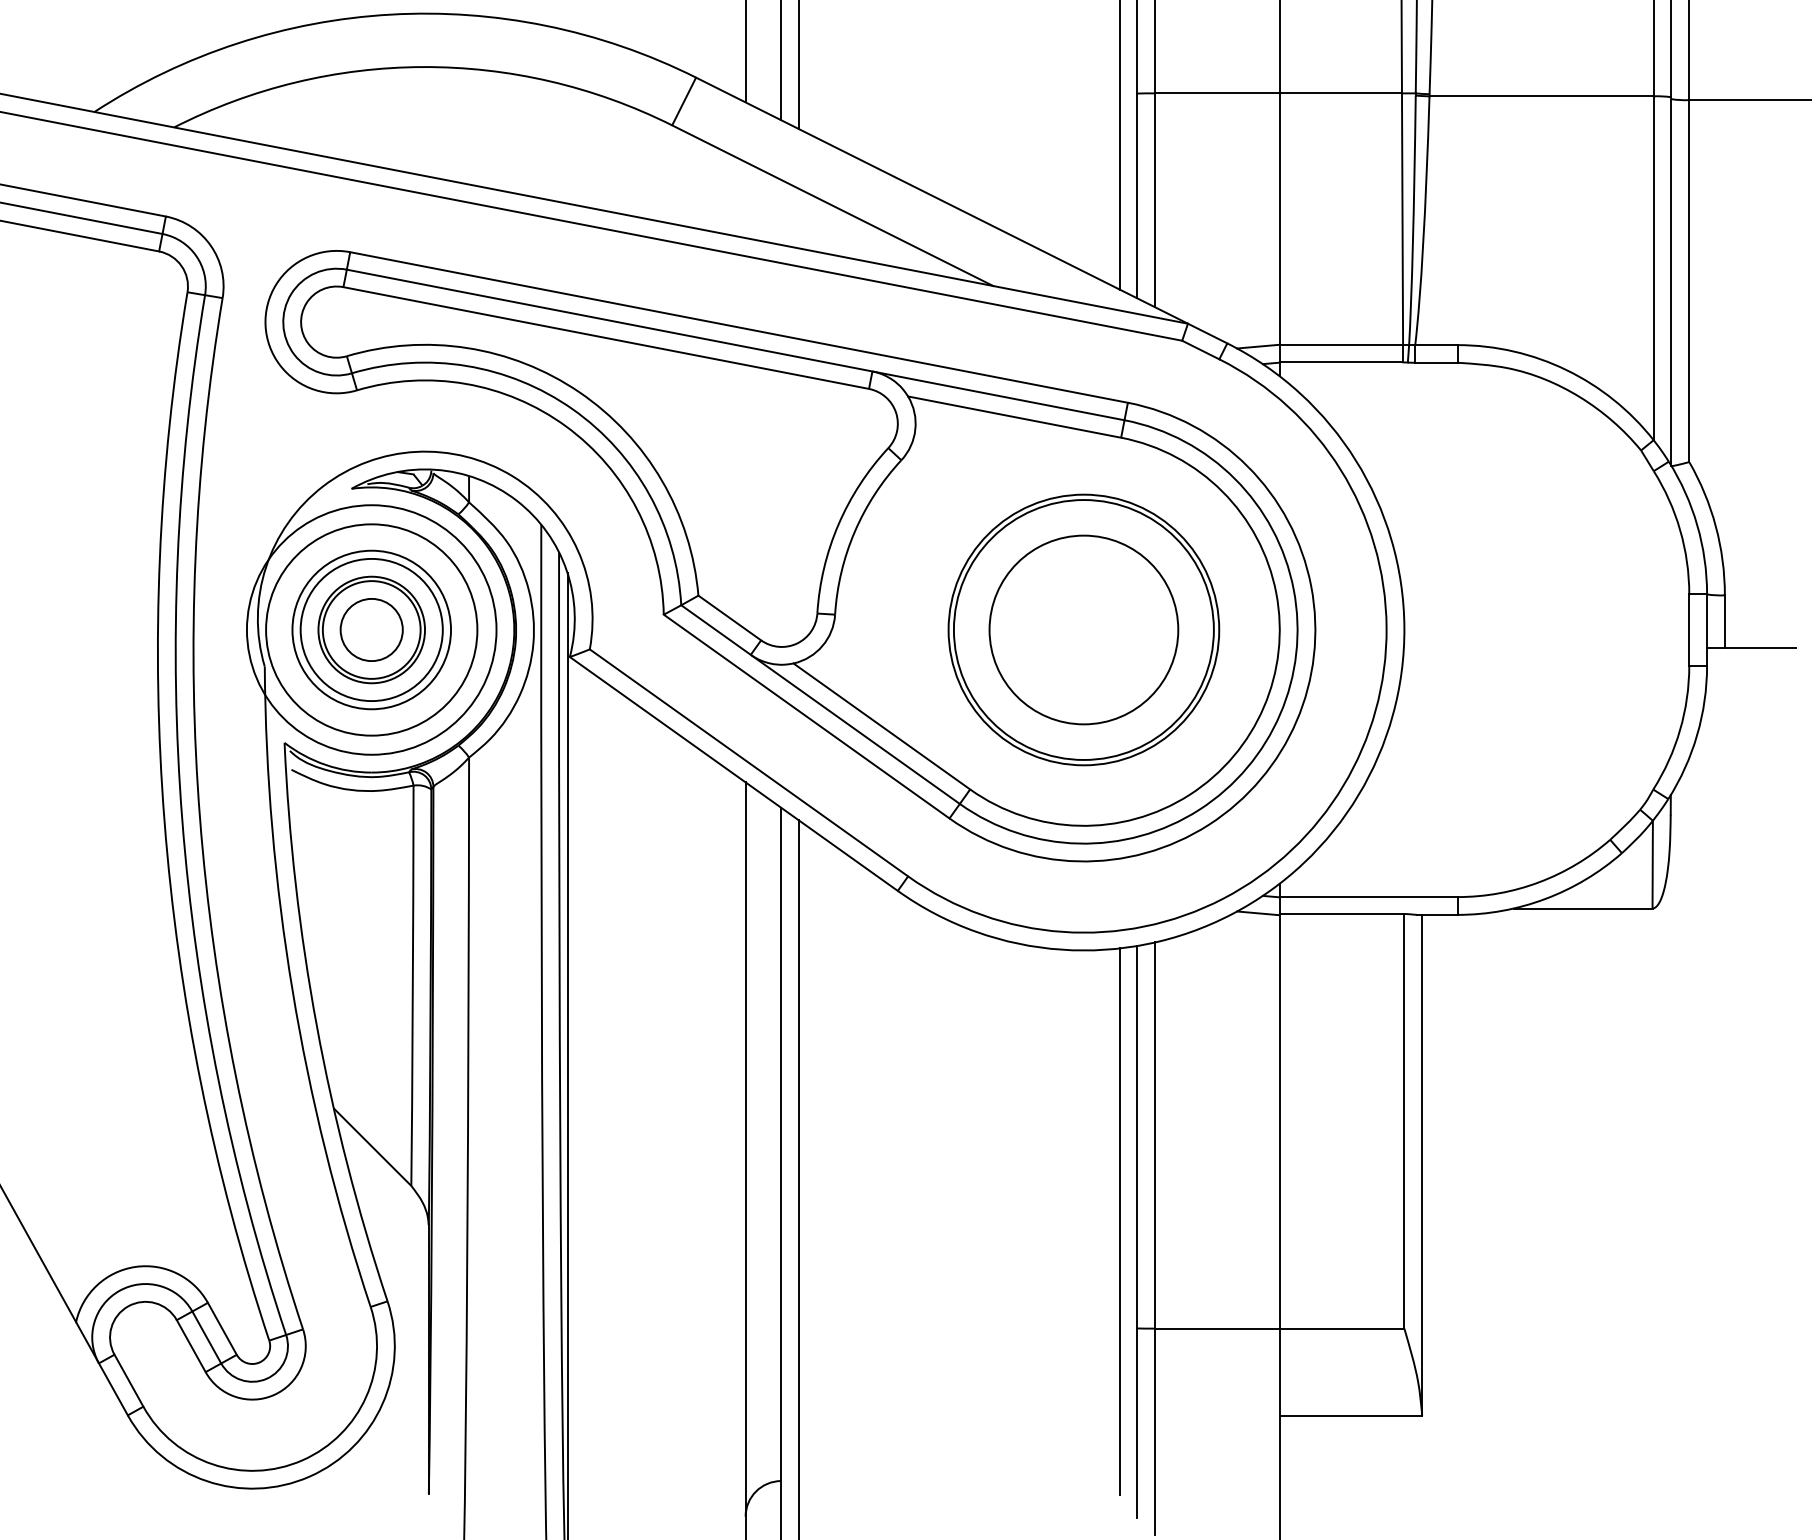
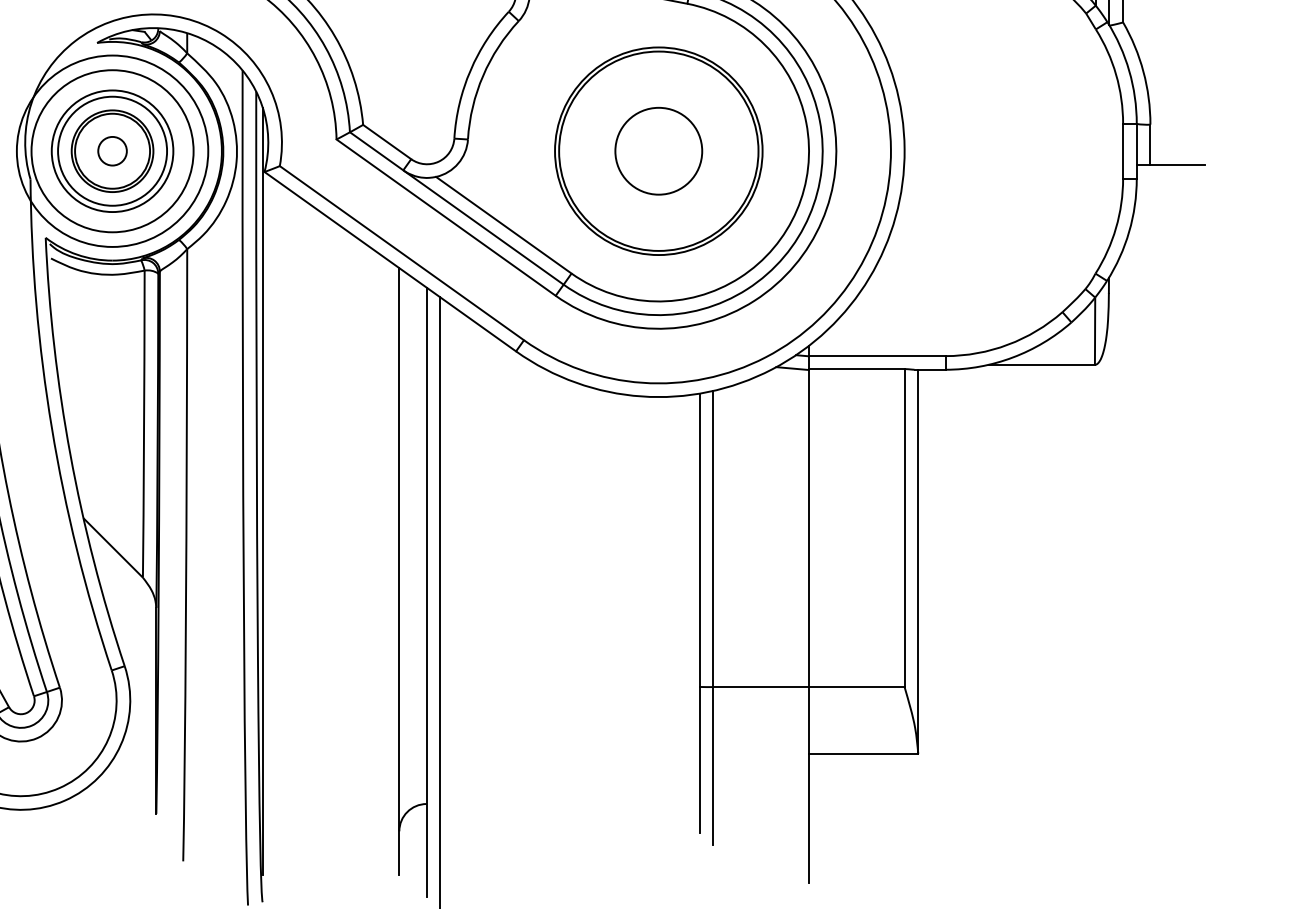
circle: (371, 629) -> (112, 150), size x0.6
circle: (1083, 629) -> (658, 150), size x0.6
line: (1119, 1221) -> (686, 604), removed

